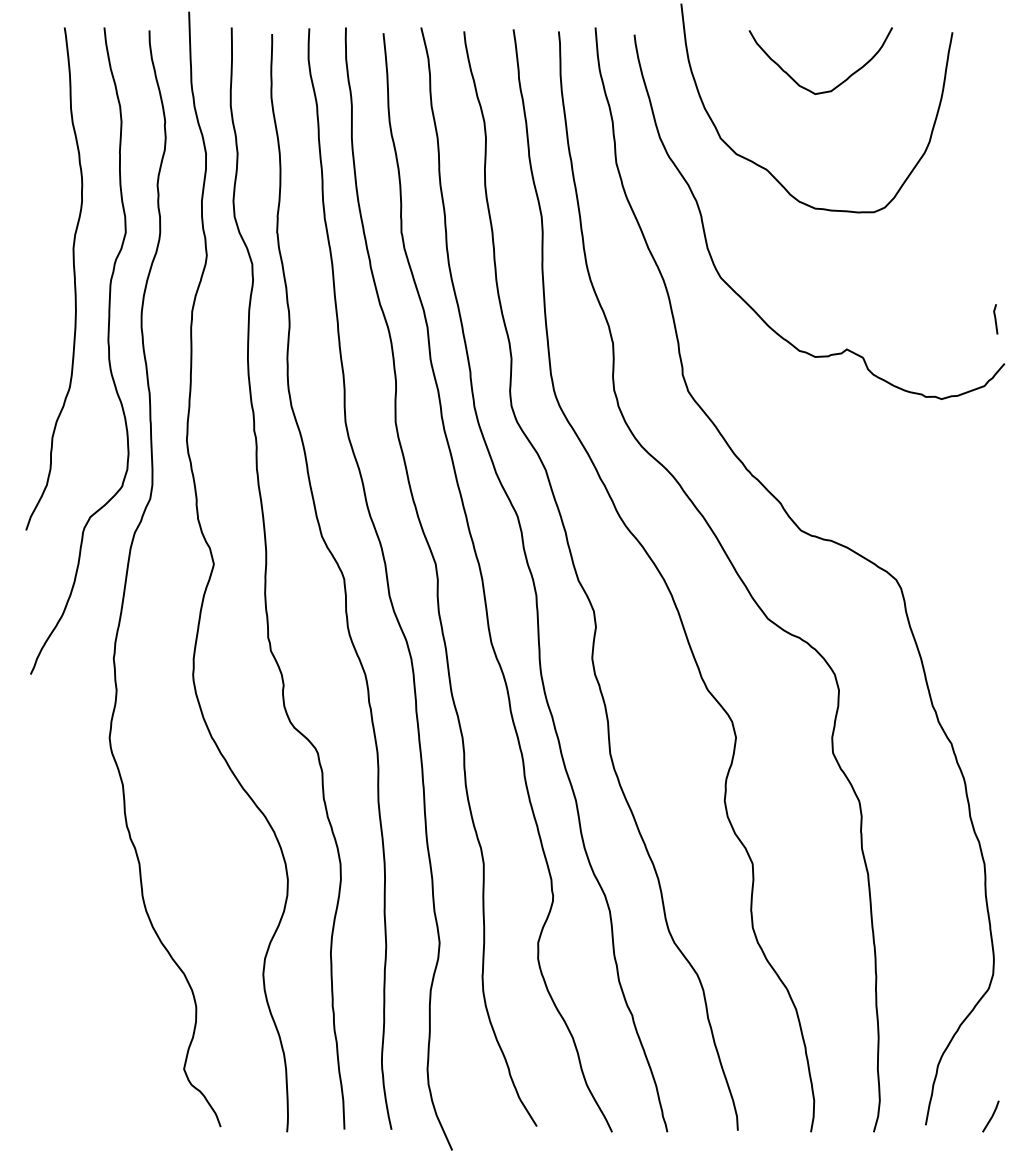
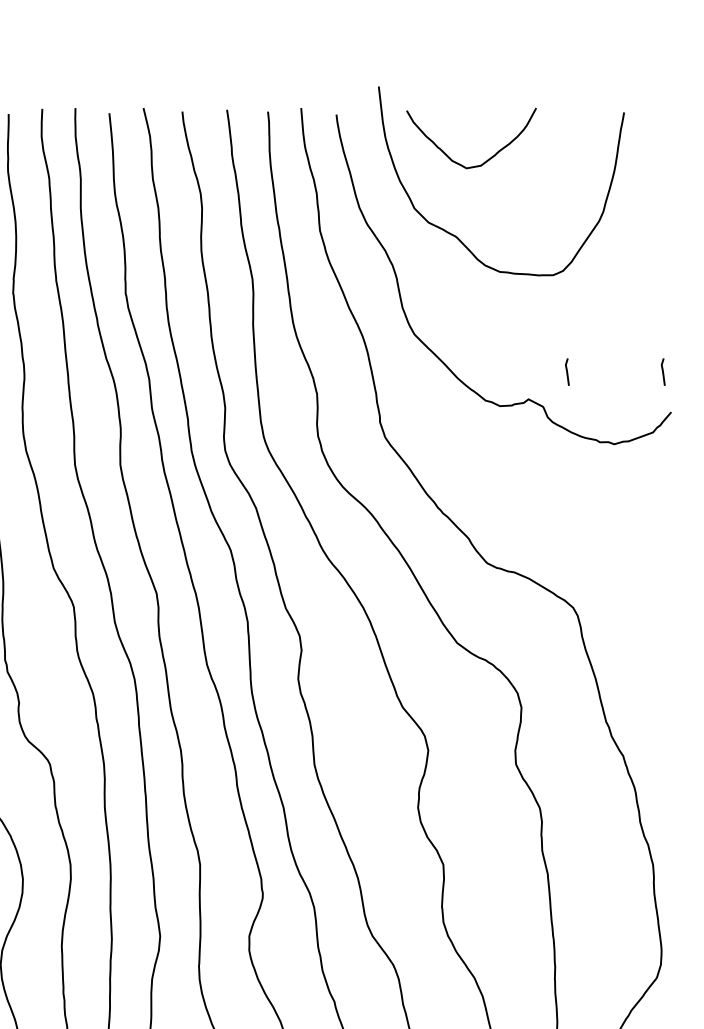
curve: (839, 83) -> (488, 158), moved
line: (889, 319) -> (567, 372), added

